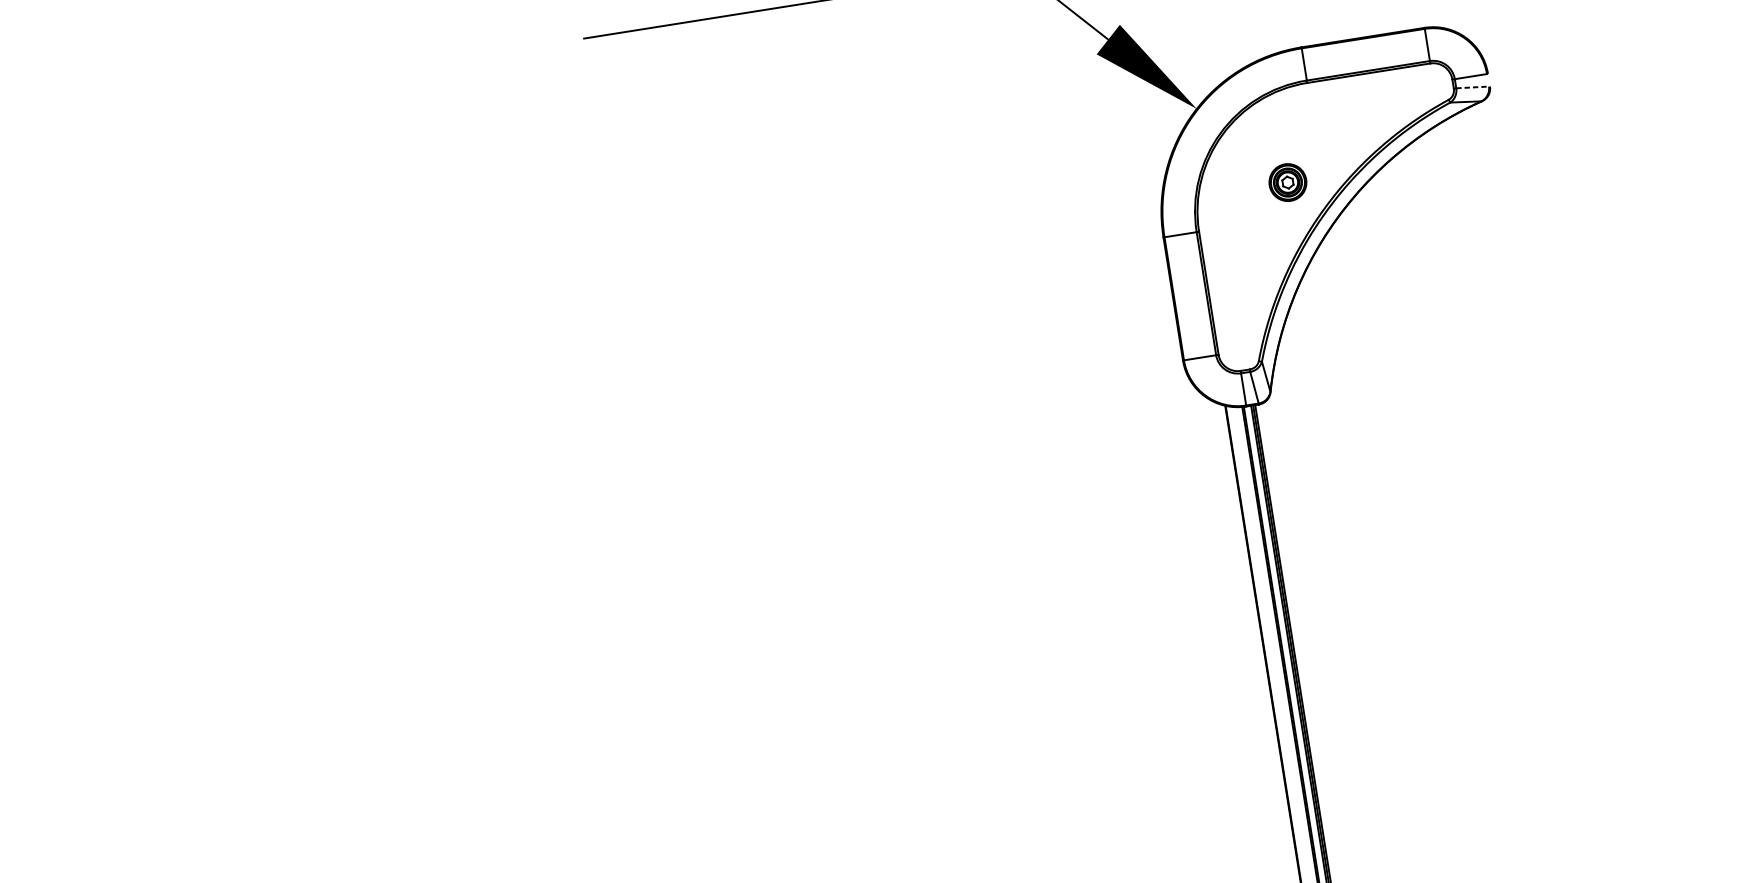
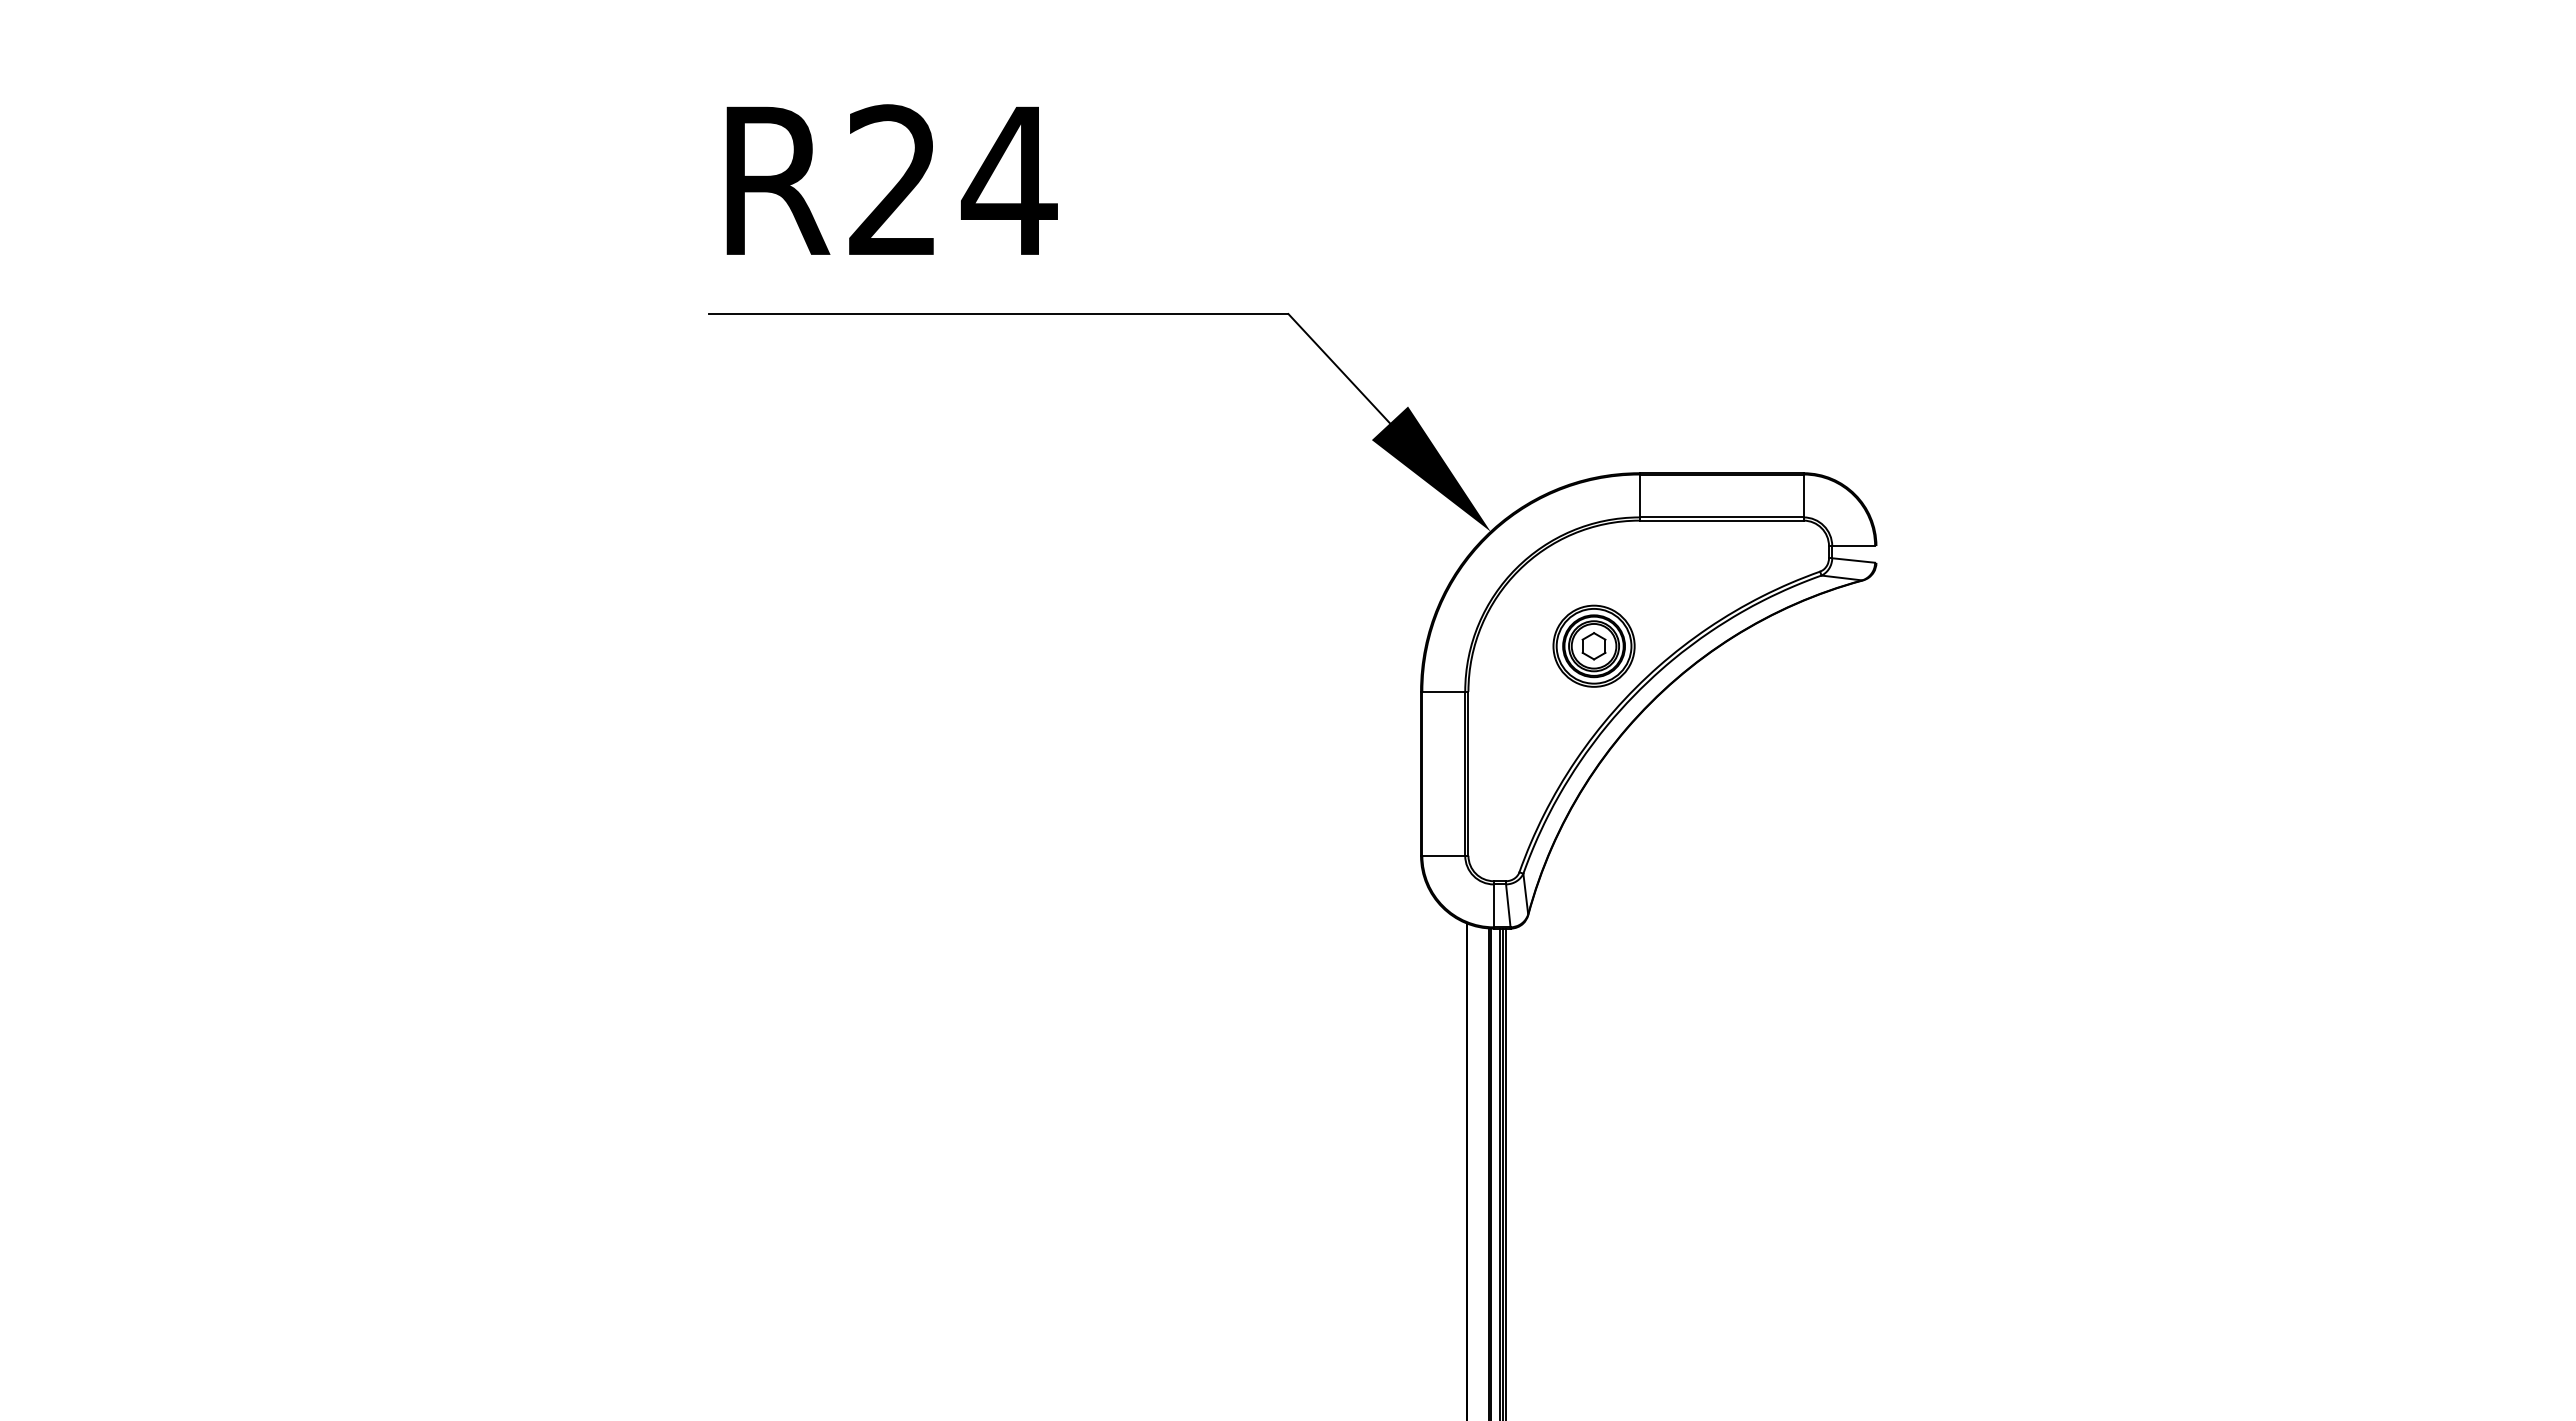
line: (1472, 87) -> (1853, 560), dashed -> solid
part: (1287, 182) -> (1593, 645), size x1.67

